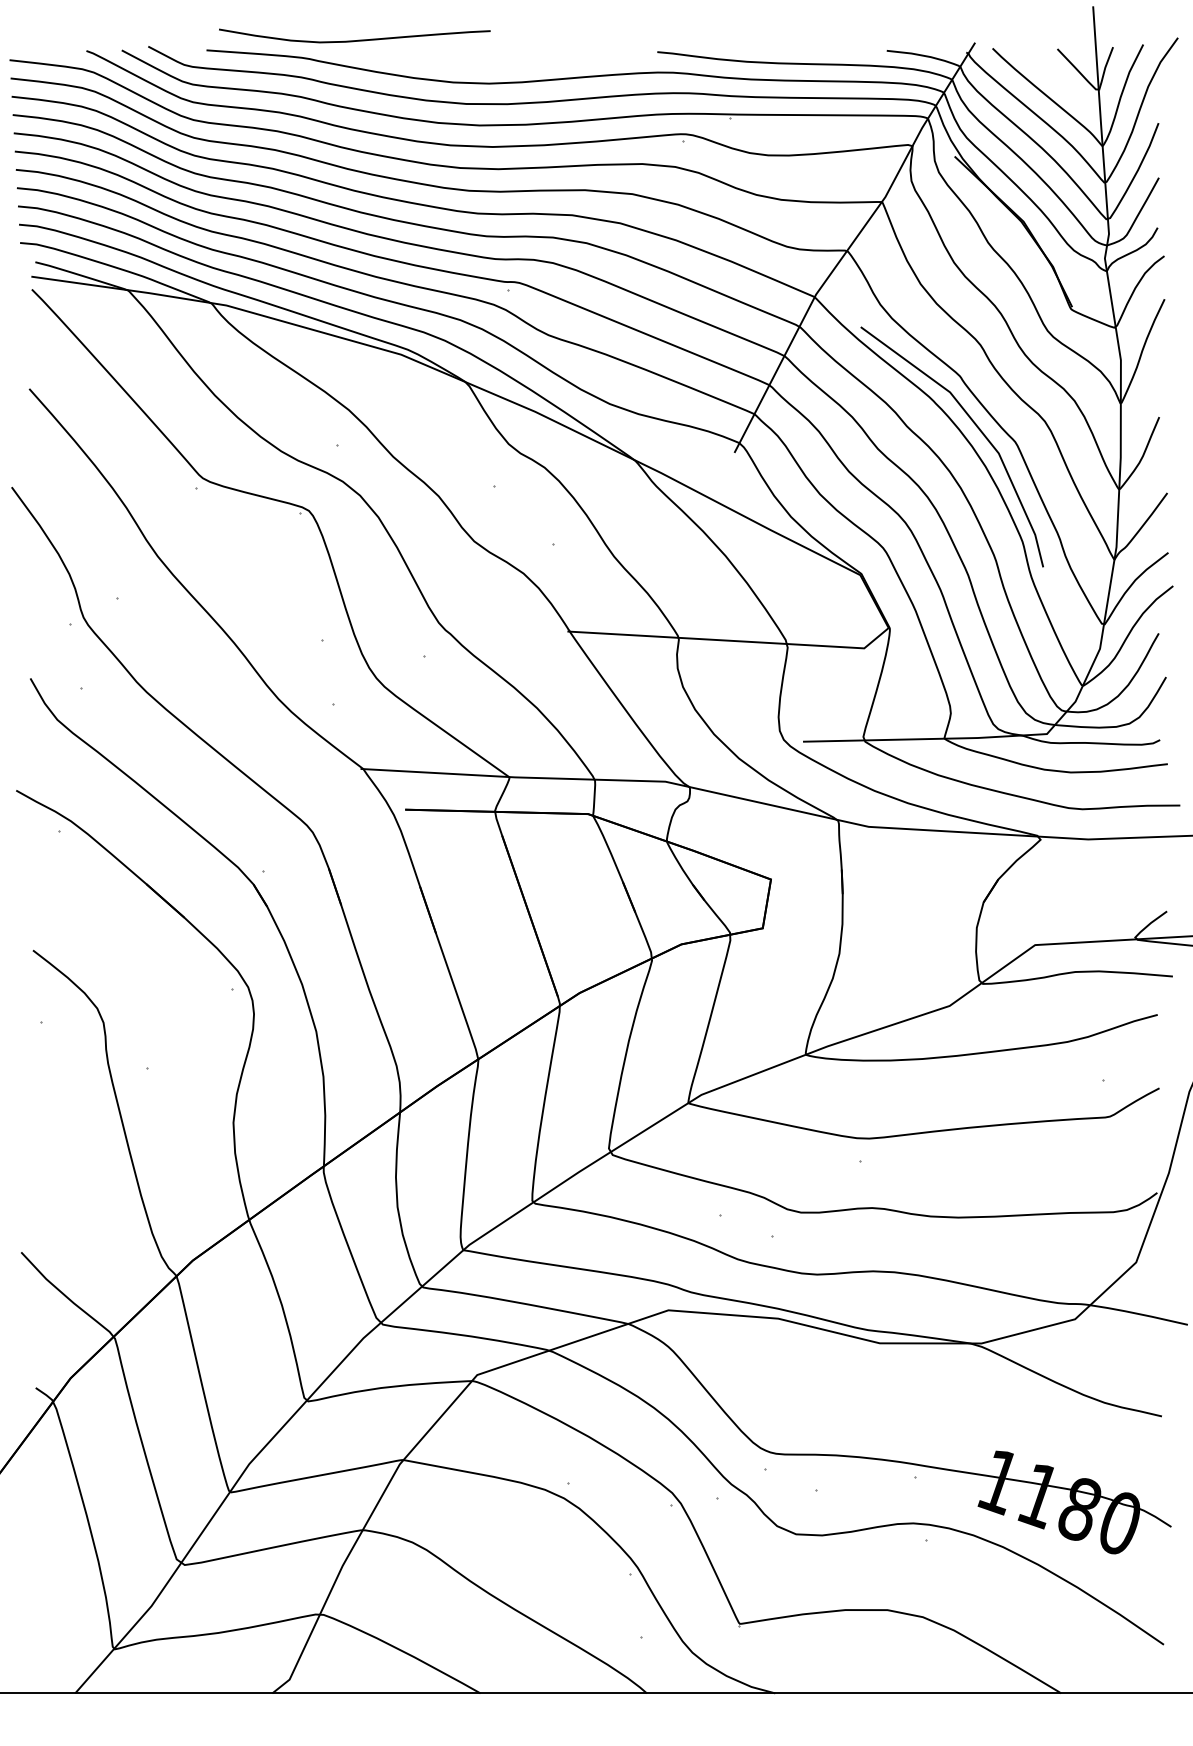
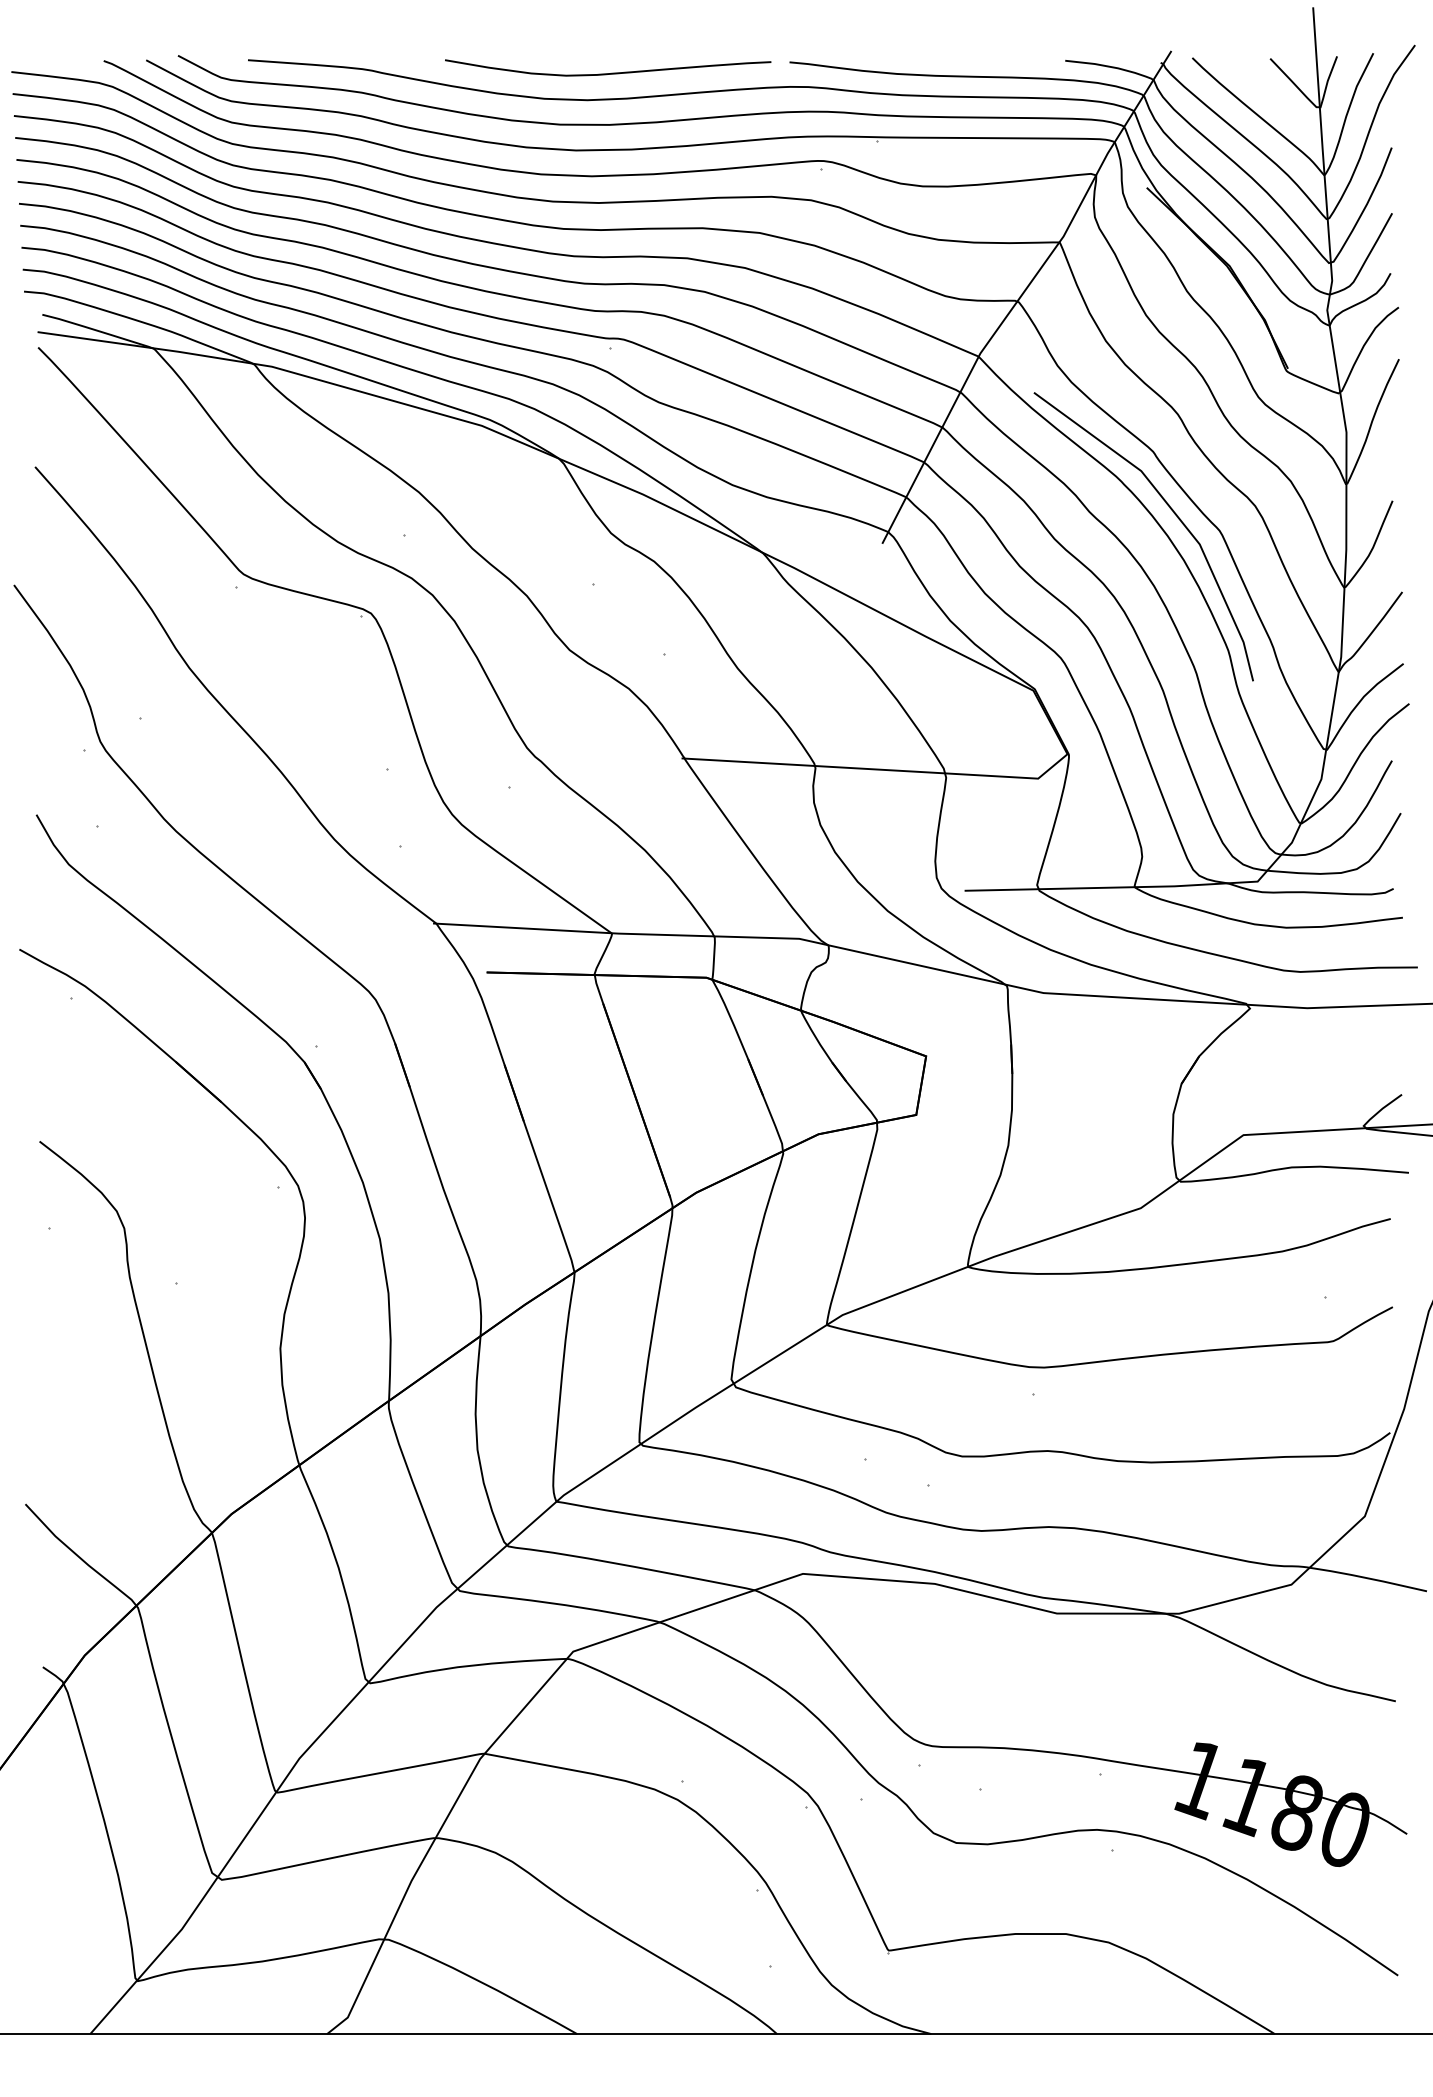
curve: (357, 39) -> (611, 72), moved

